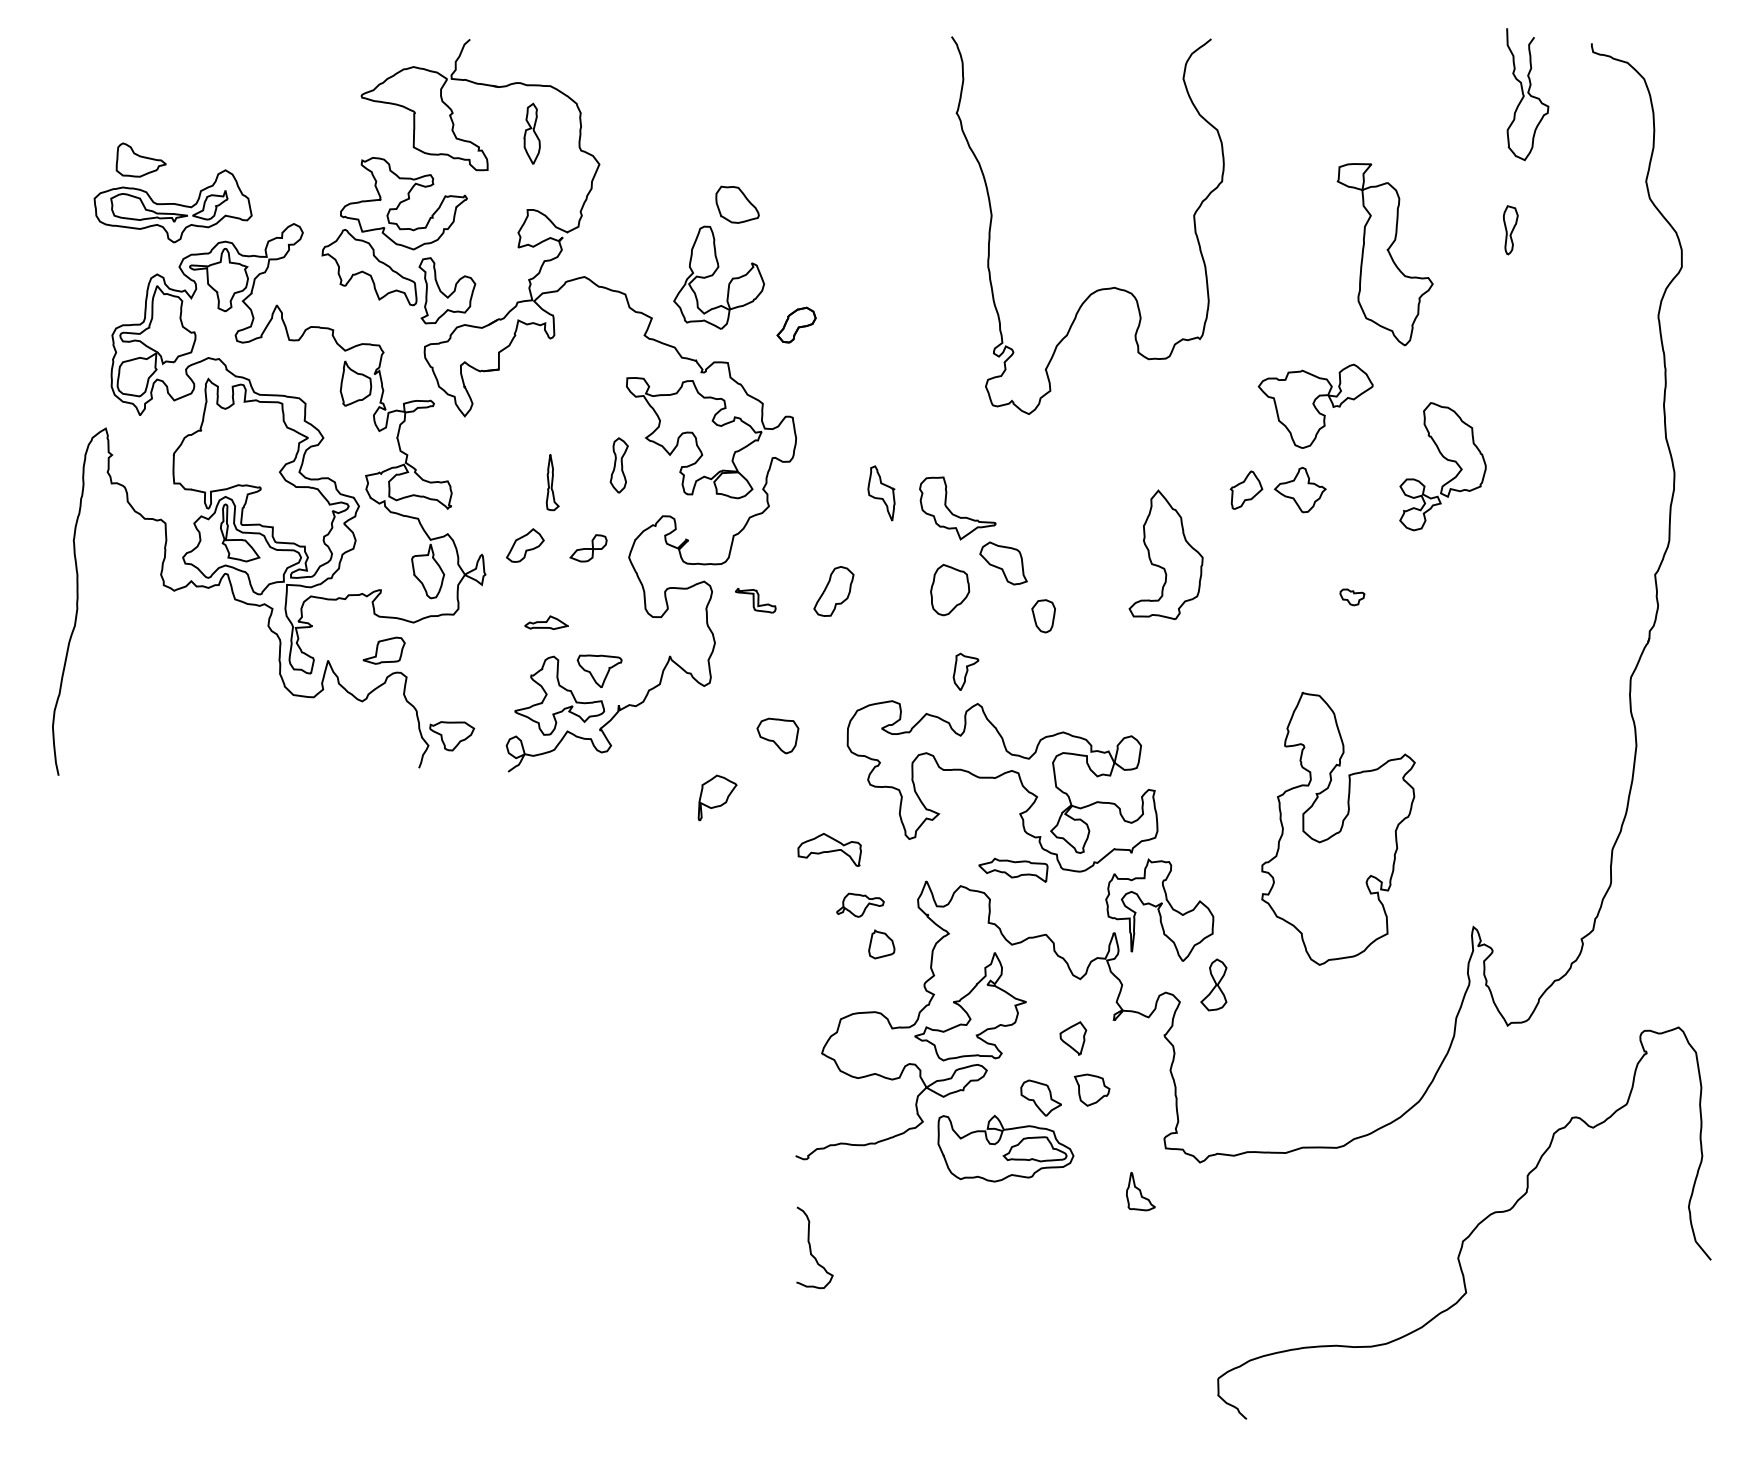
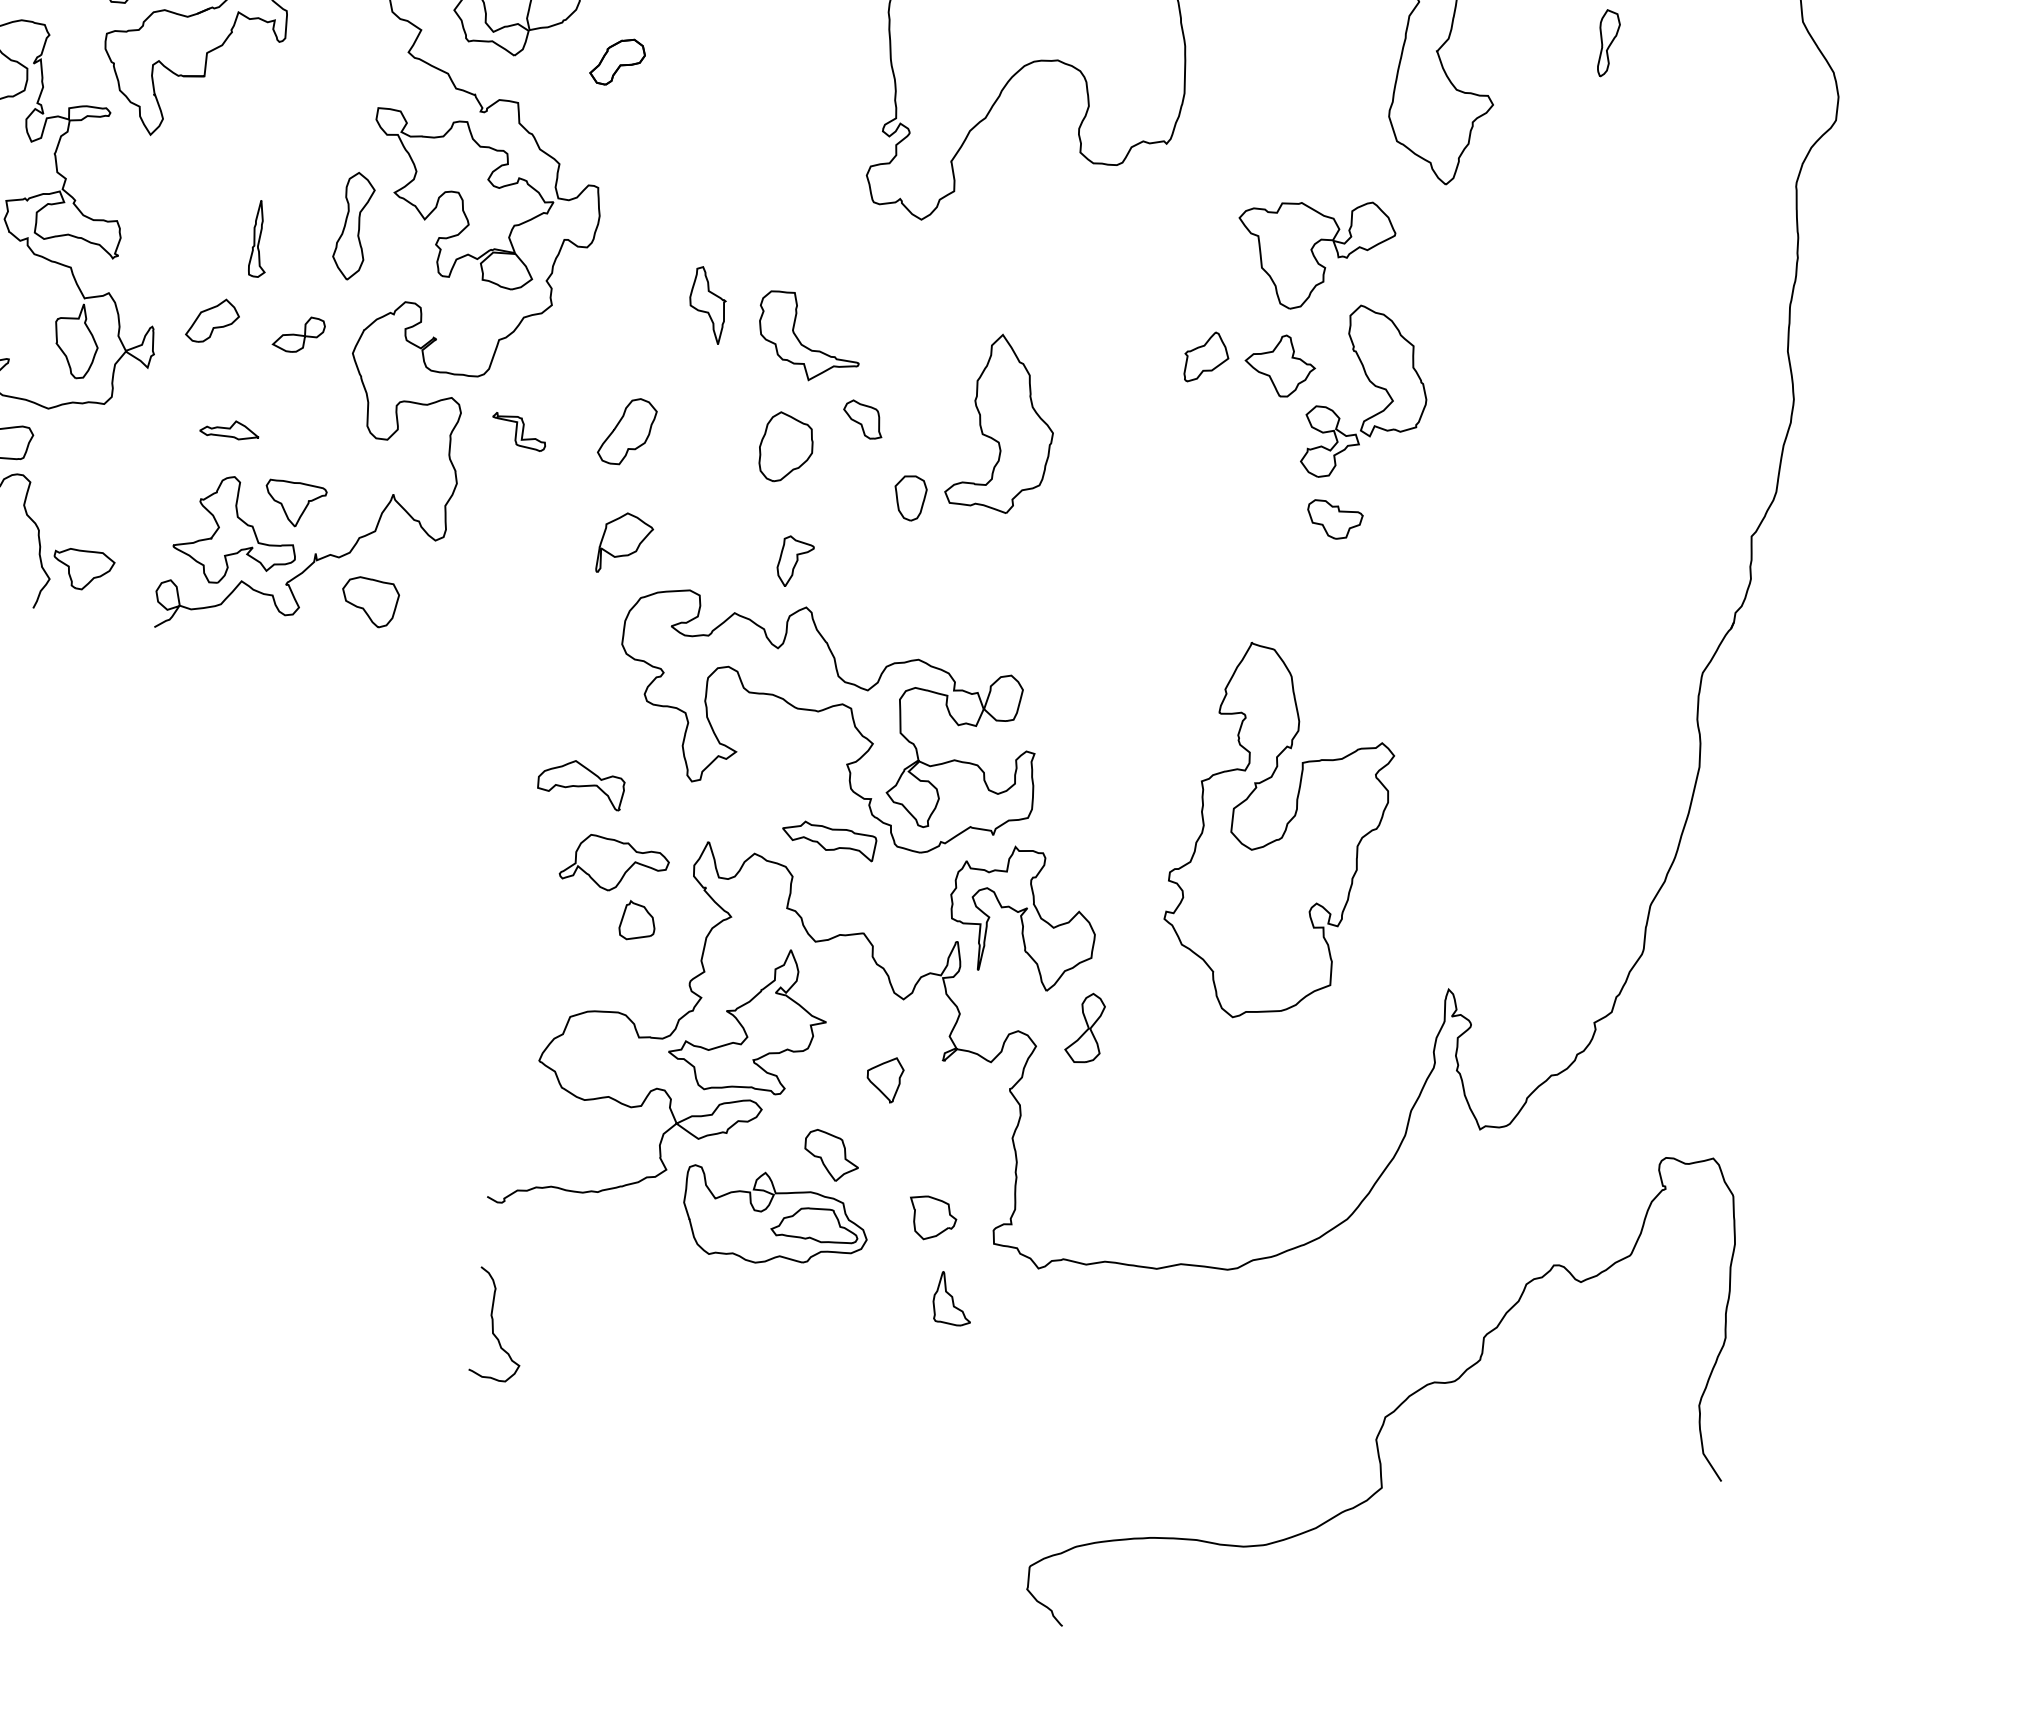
part: (1446, 460) -> (1373, 386), moved
part: (619, 465) -> (354, 226), size x1.43
part: (1165, 554) -> (1002, 423), moved
part: (1002, 563) -> (861, 419), size x0.62
part: (1352, 597) -> (1334, 520), size x1.67
part: (777, 735) -> (369, 601), moved
part: (717, 797) -> (625, 543), moved
part: (860, 905) -> (614, 864), size x1.67
part: (1091, 1089) -> (931, 1217), moved

